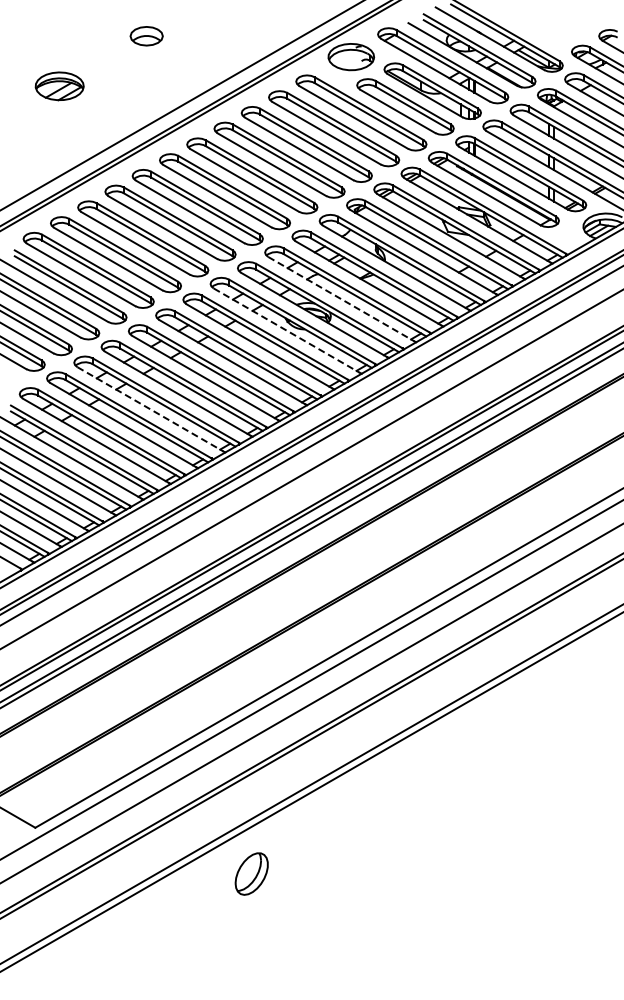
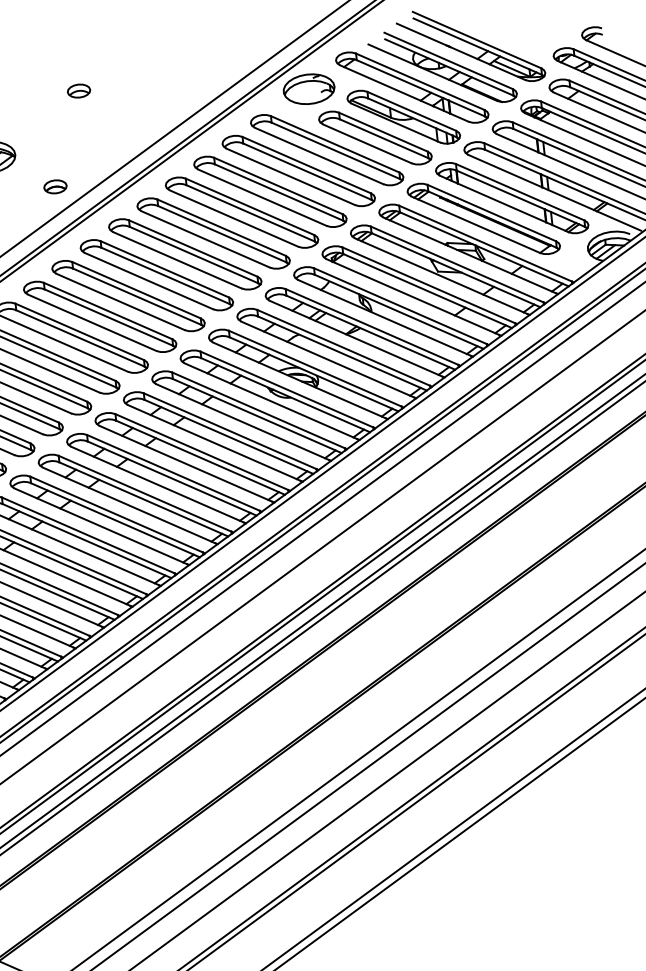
part: (146, 35) -> (78, 90), size x0.62
part: (116, 118) -> (55, 186), added
line: (341, 299) -> (327, 359), dashed -> solid
line: (287, 330) -> (271, 400), dashed -> solid
line: (150, 409) -> (129, 505), dashed -> solid

